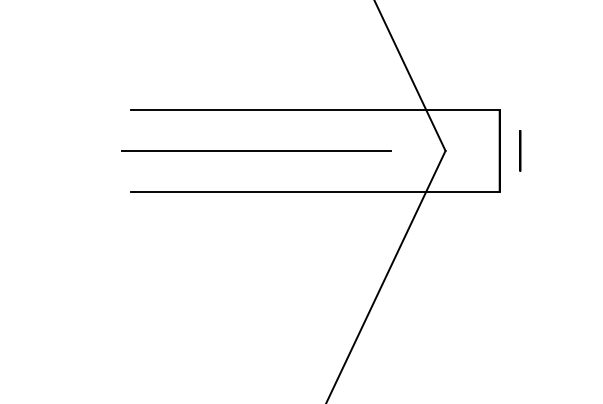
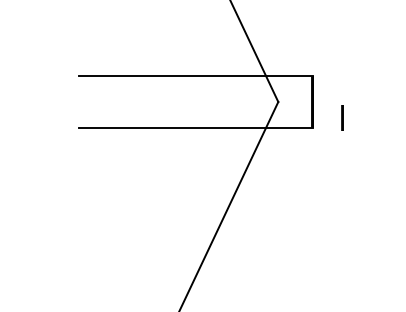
line: (520, 150) -> (342, 117), moved
line: (257, 151) -> (159, 102), removed

